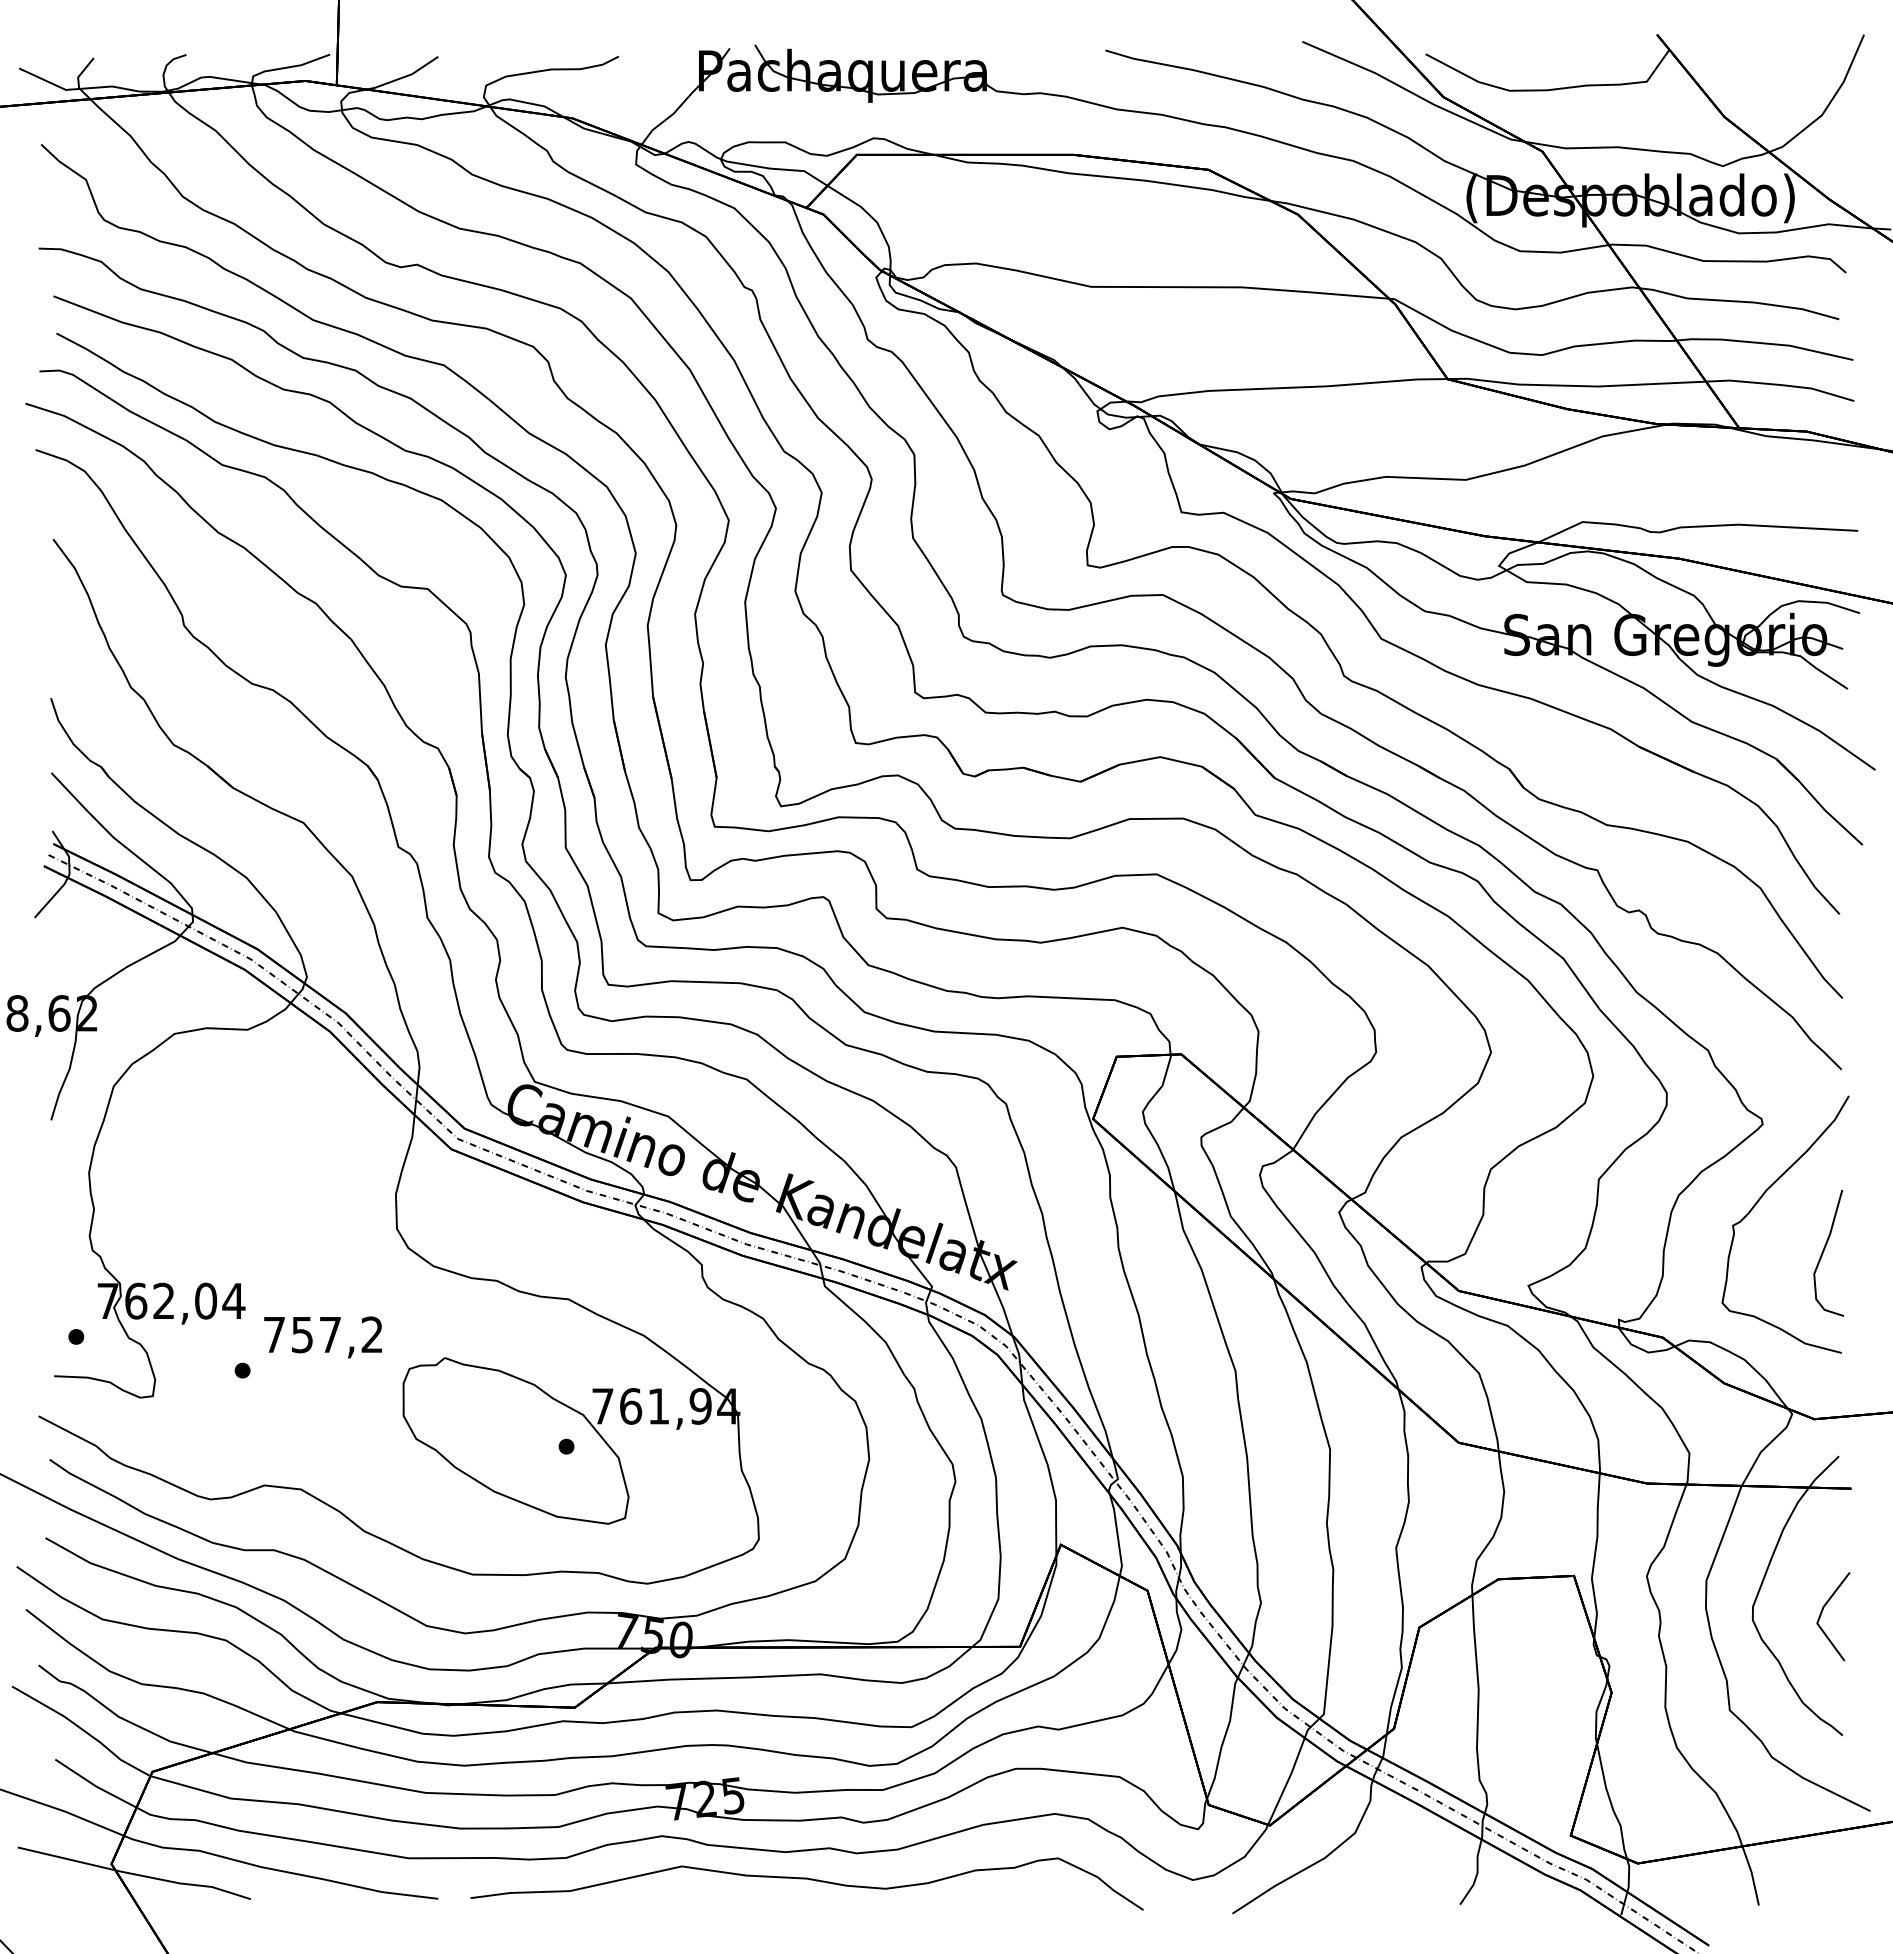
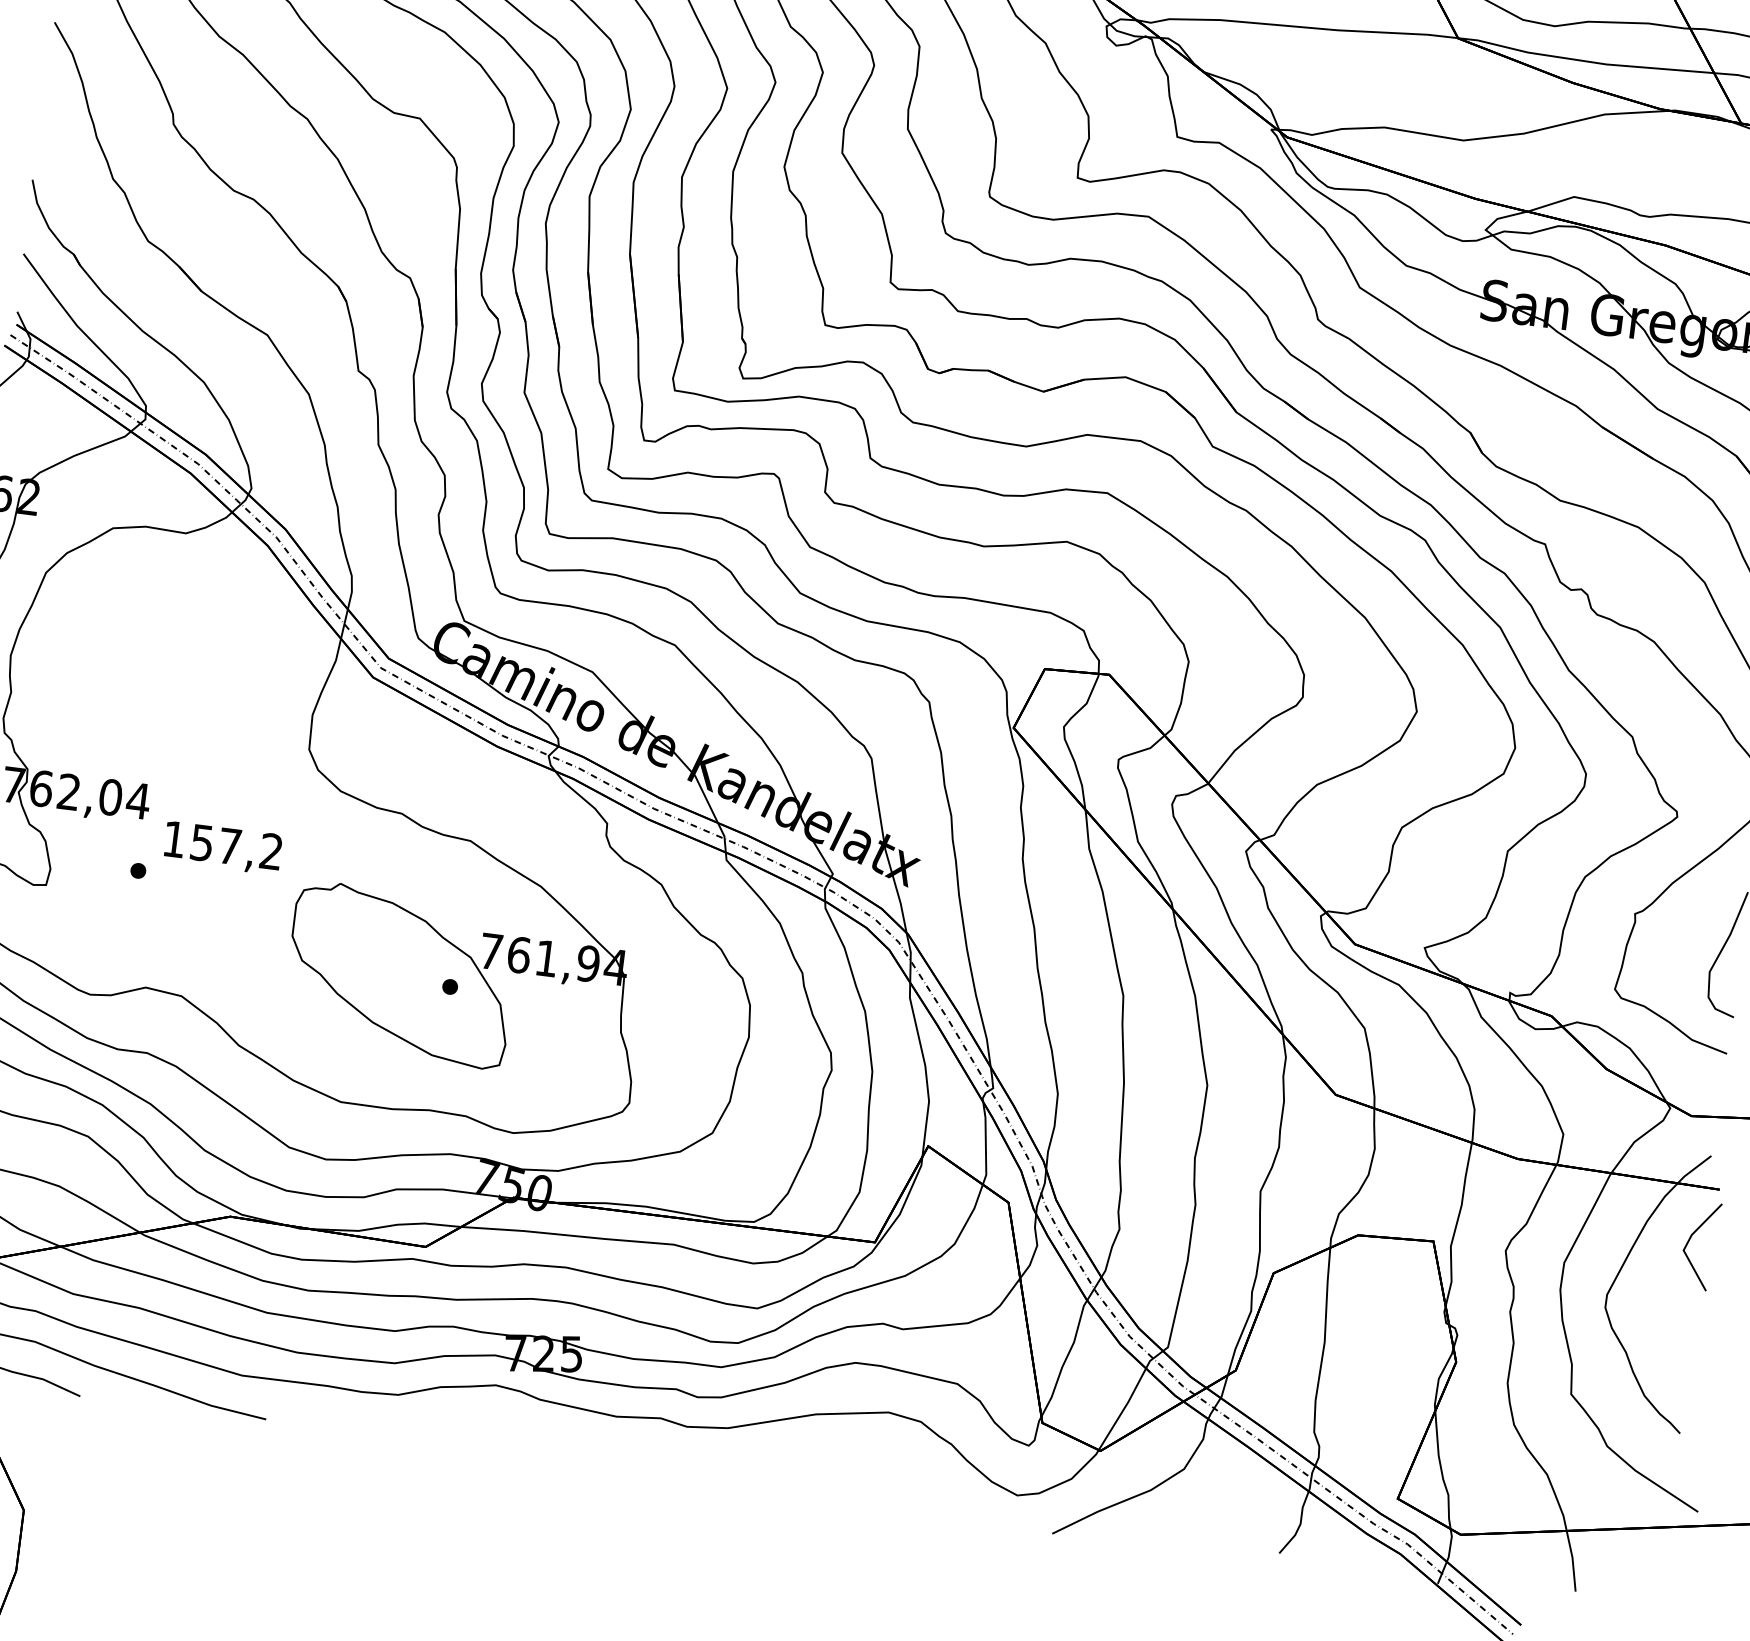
text: (274, 1334) -> (174, 839), 757,2 -> 157,2
line: (1823, 1610) -> (1691, 1238), moved
curve: (806, 1879) -> (633, 1446), removed

